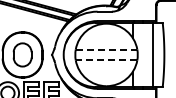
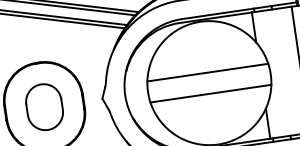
line: (106, 49) -> (207, 72), dashed -> solid
line: (106, 60) -> (210, 94), dashed -> solid

